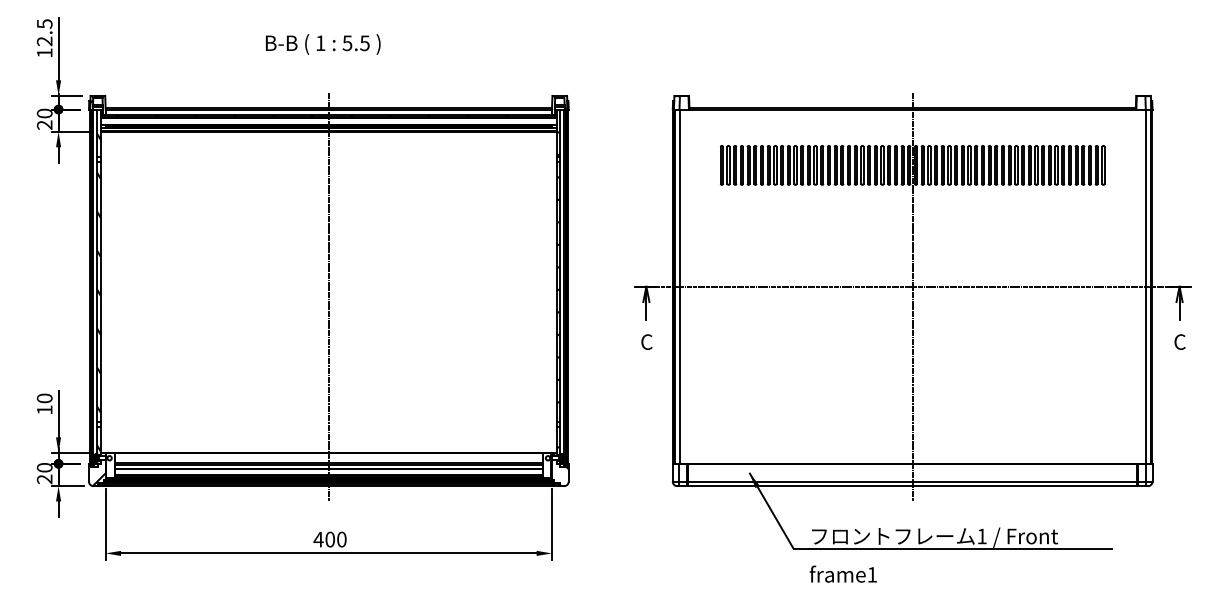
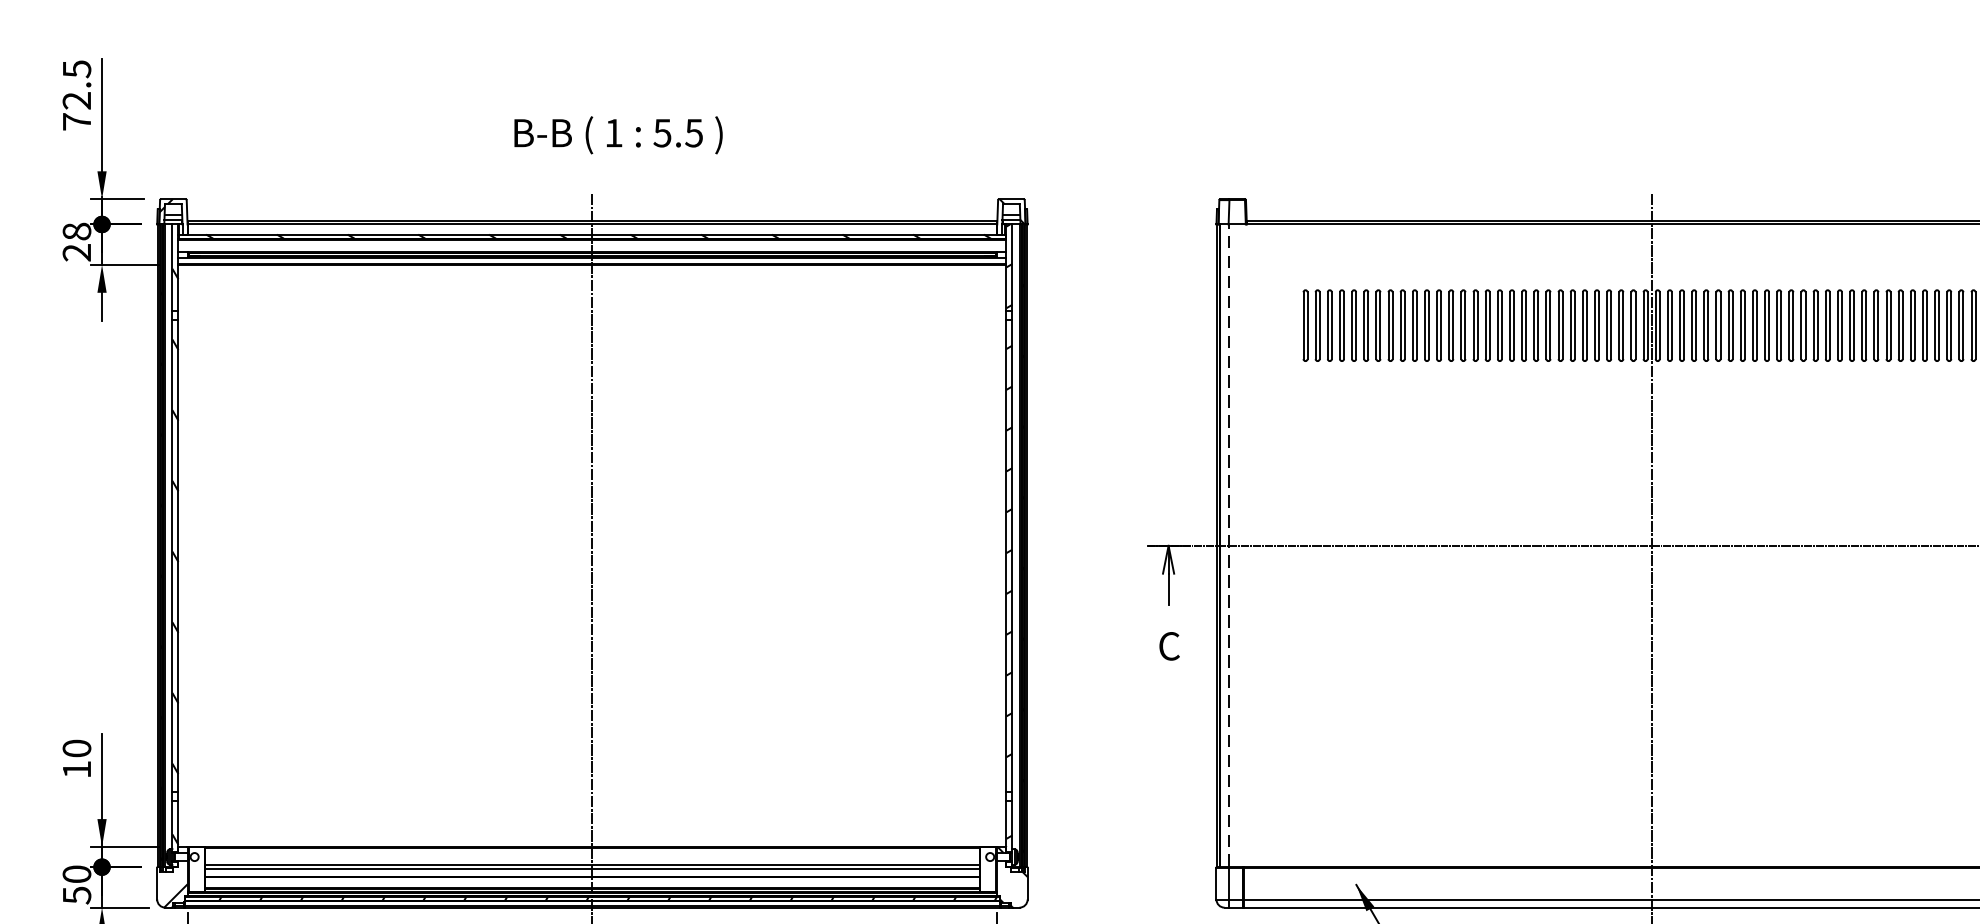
text: (323, 44) -> (619, 135), moved
text: (44, 52) -> (76, 120), 12.5 -> 72.5
text: (44, 113) -> (76, 231), 20 -> 28
line: (679, 286) -> (1228, 545), solid -> dashed
text: (44, 479) -> (76, 895), 20 -> 50

